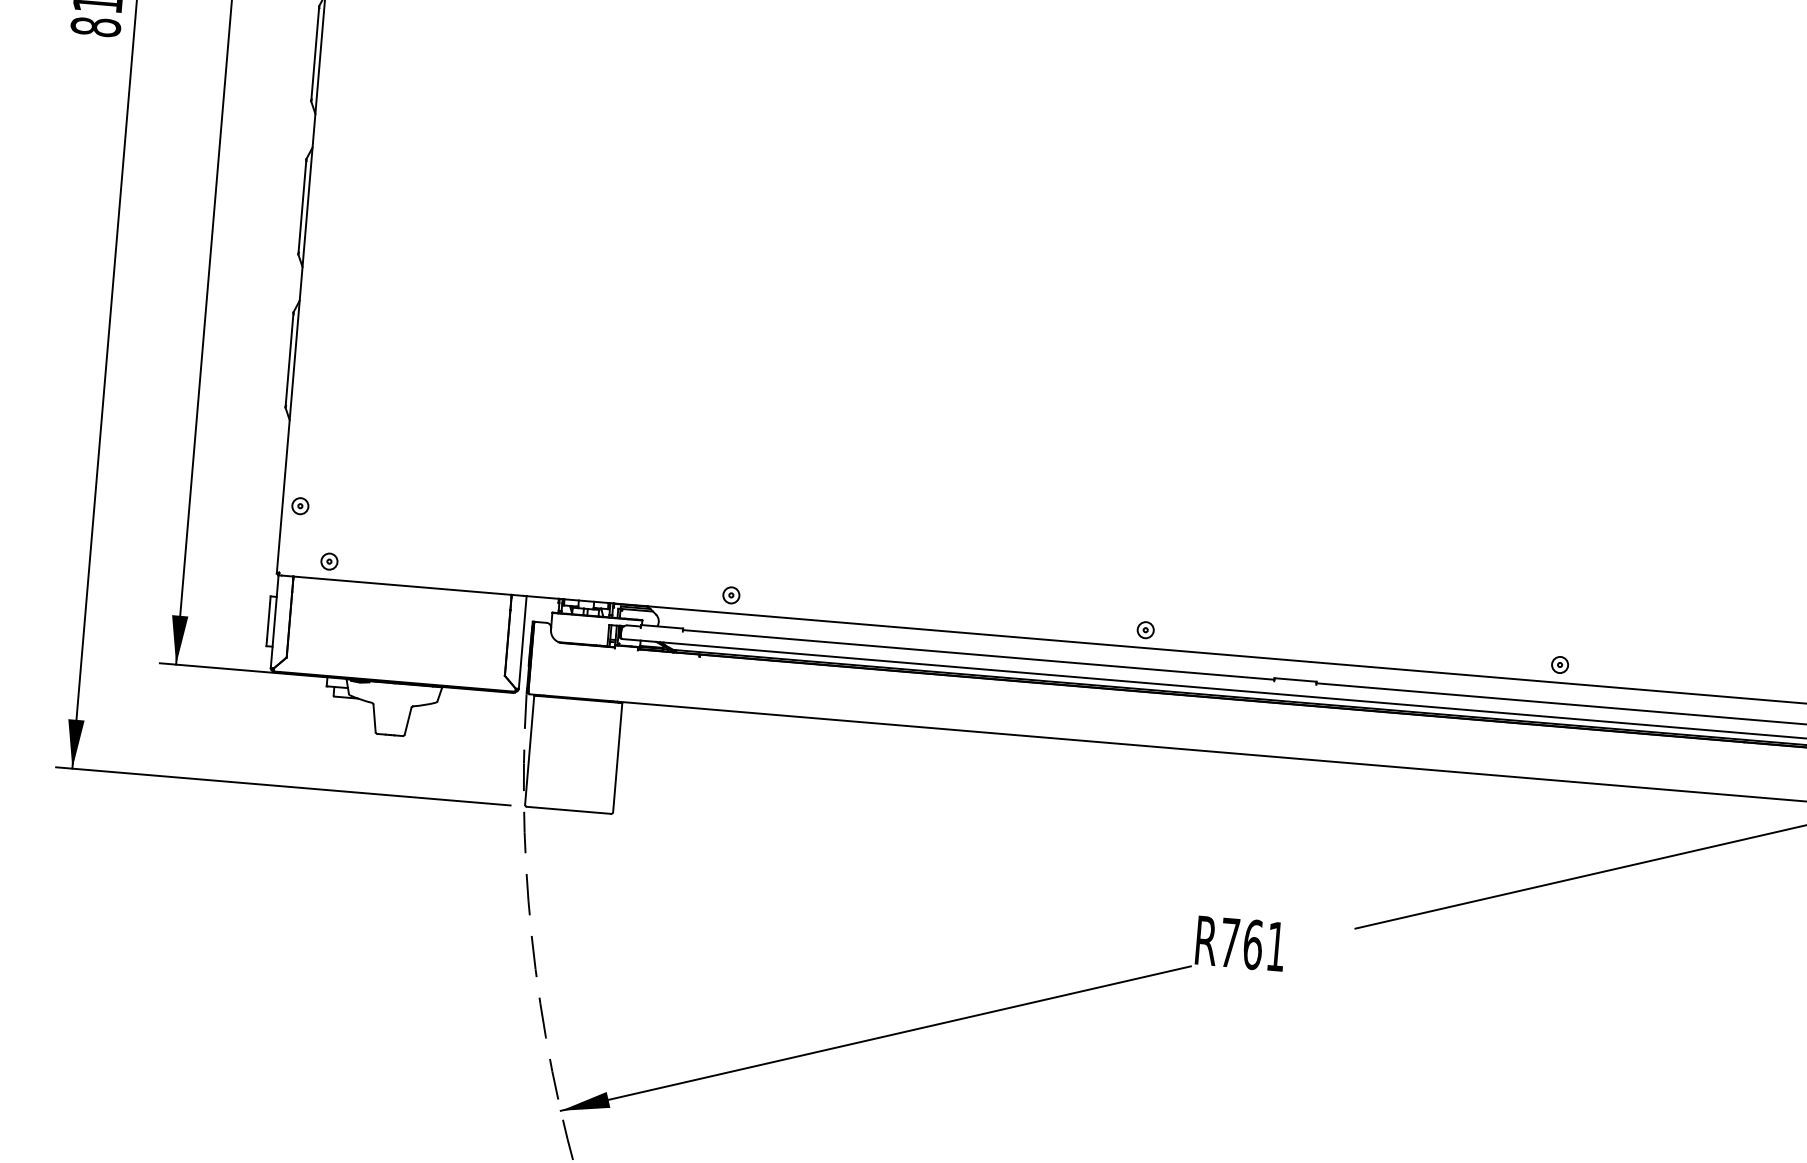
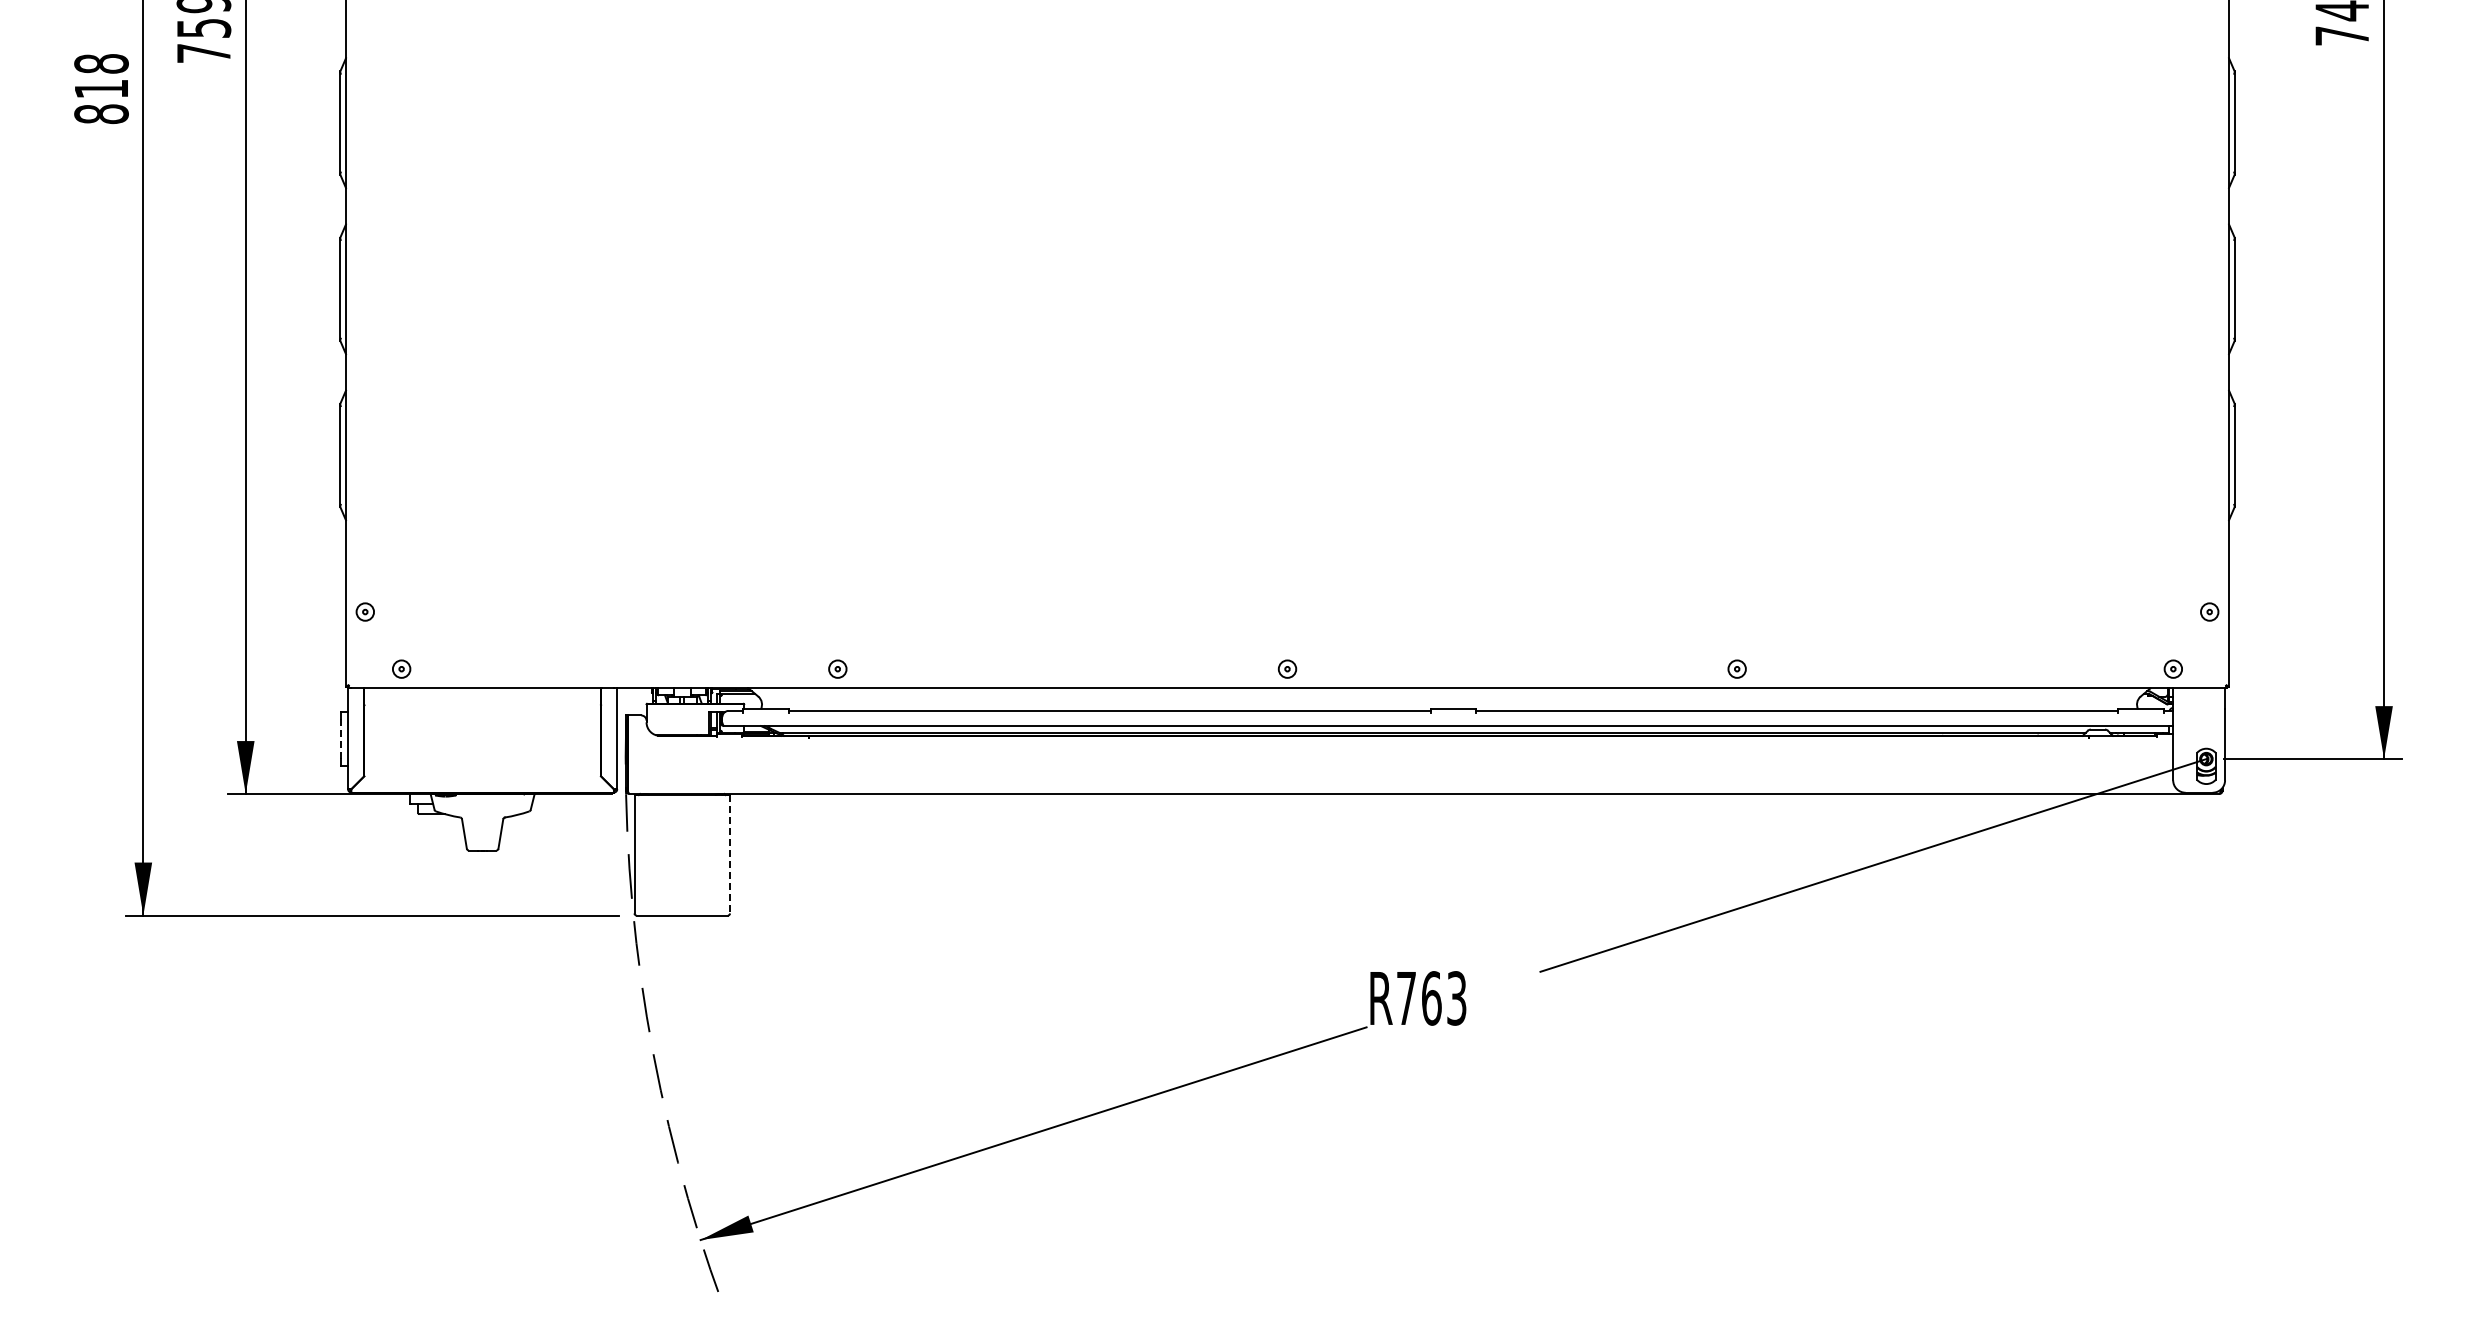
line: (268, 620) -> (341, 738), solid -> dashed
line: (618, 757) -> (730, 854), solid -> dashed
text: (1275, 946) -> (1456, 998), R761 -> R763

